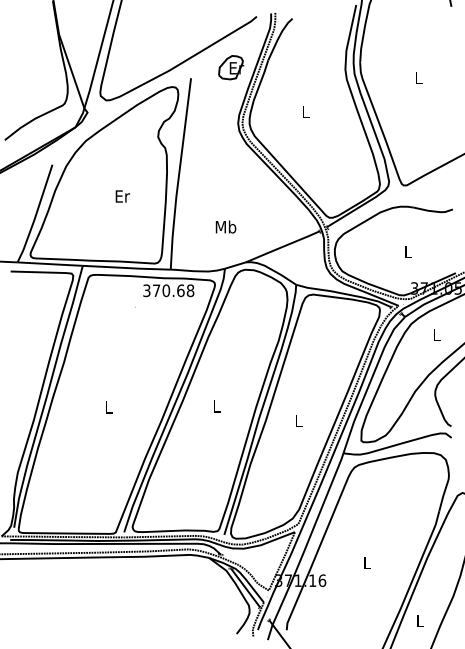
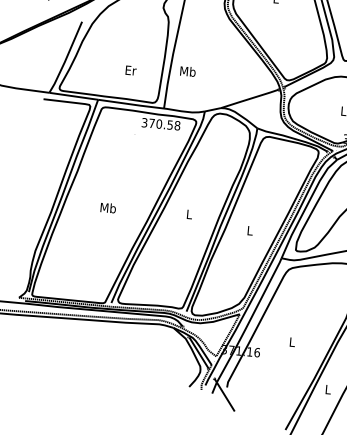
text: (122, 196) -> (130, 70), moved
text: (225, 226) -> (187, 71), moved
text: (180, 290) -> (169, 124), 370.68 -> 370.58
text: (108, 407) -> (107, 208), L -> Mb

